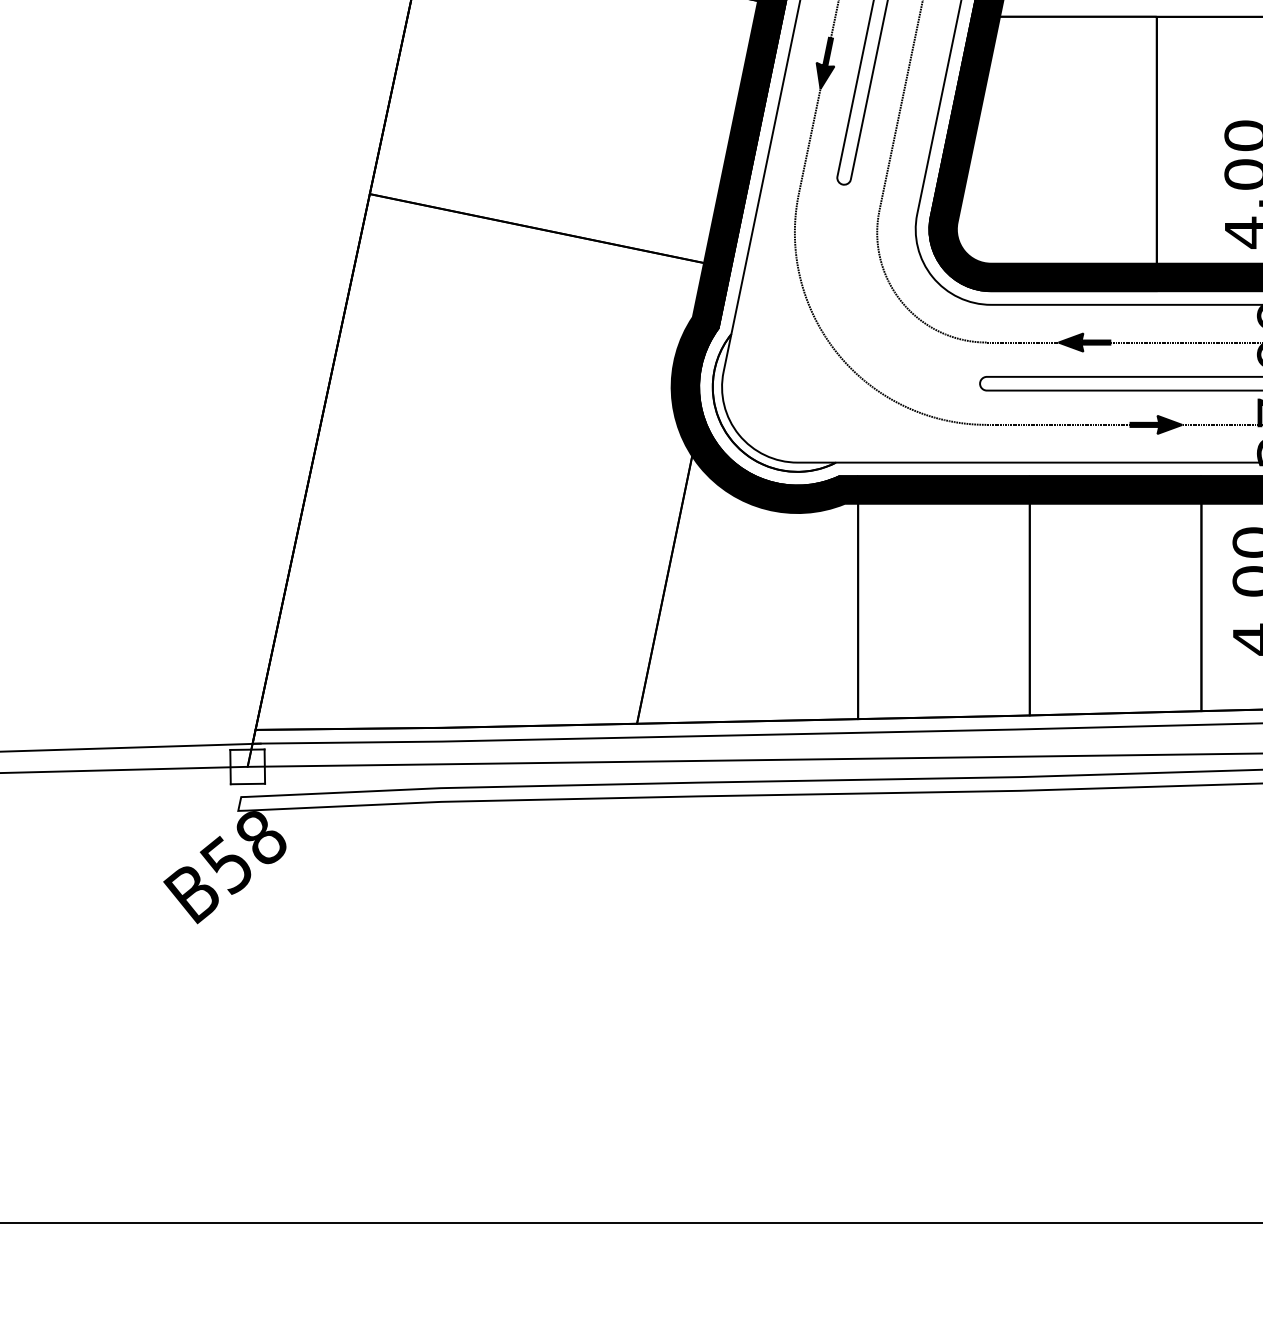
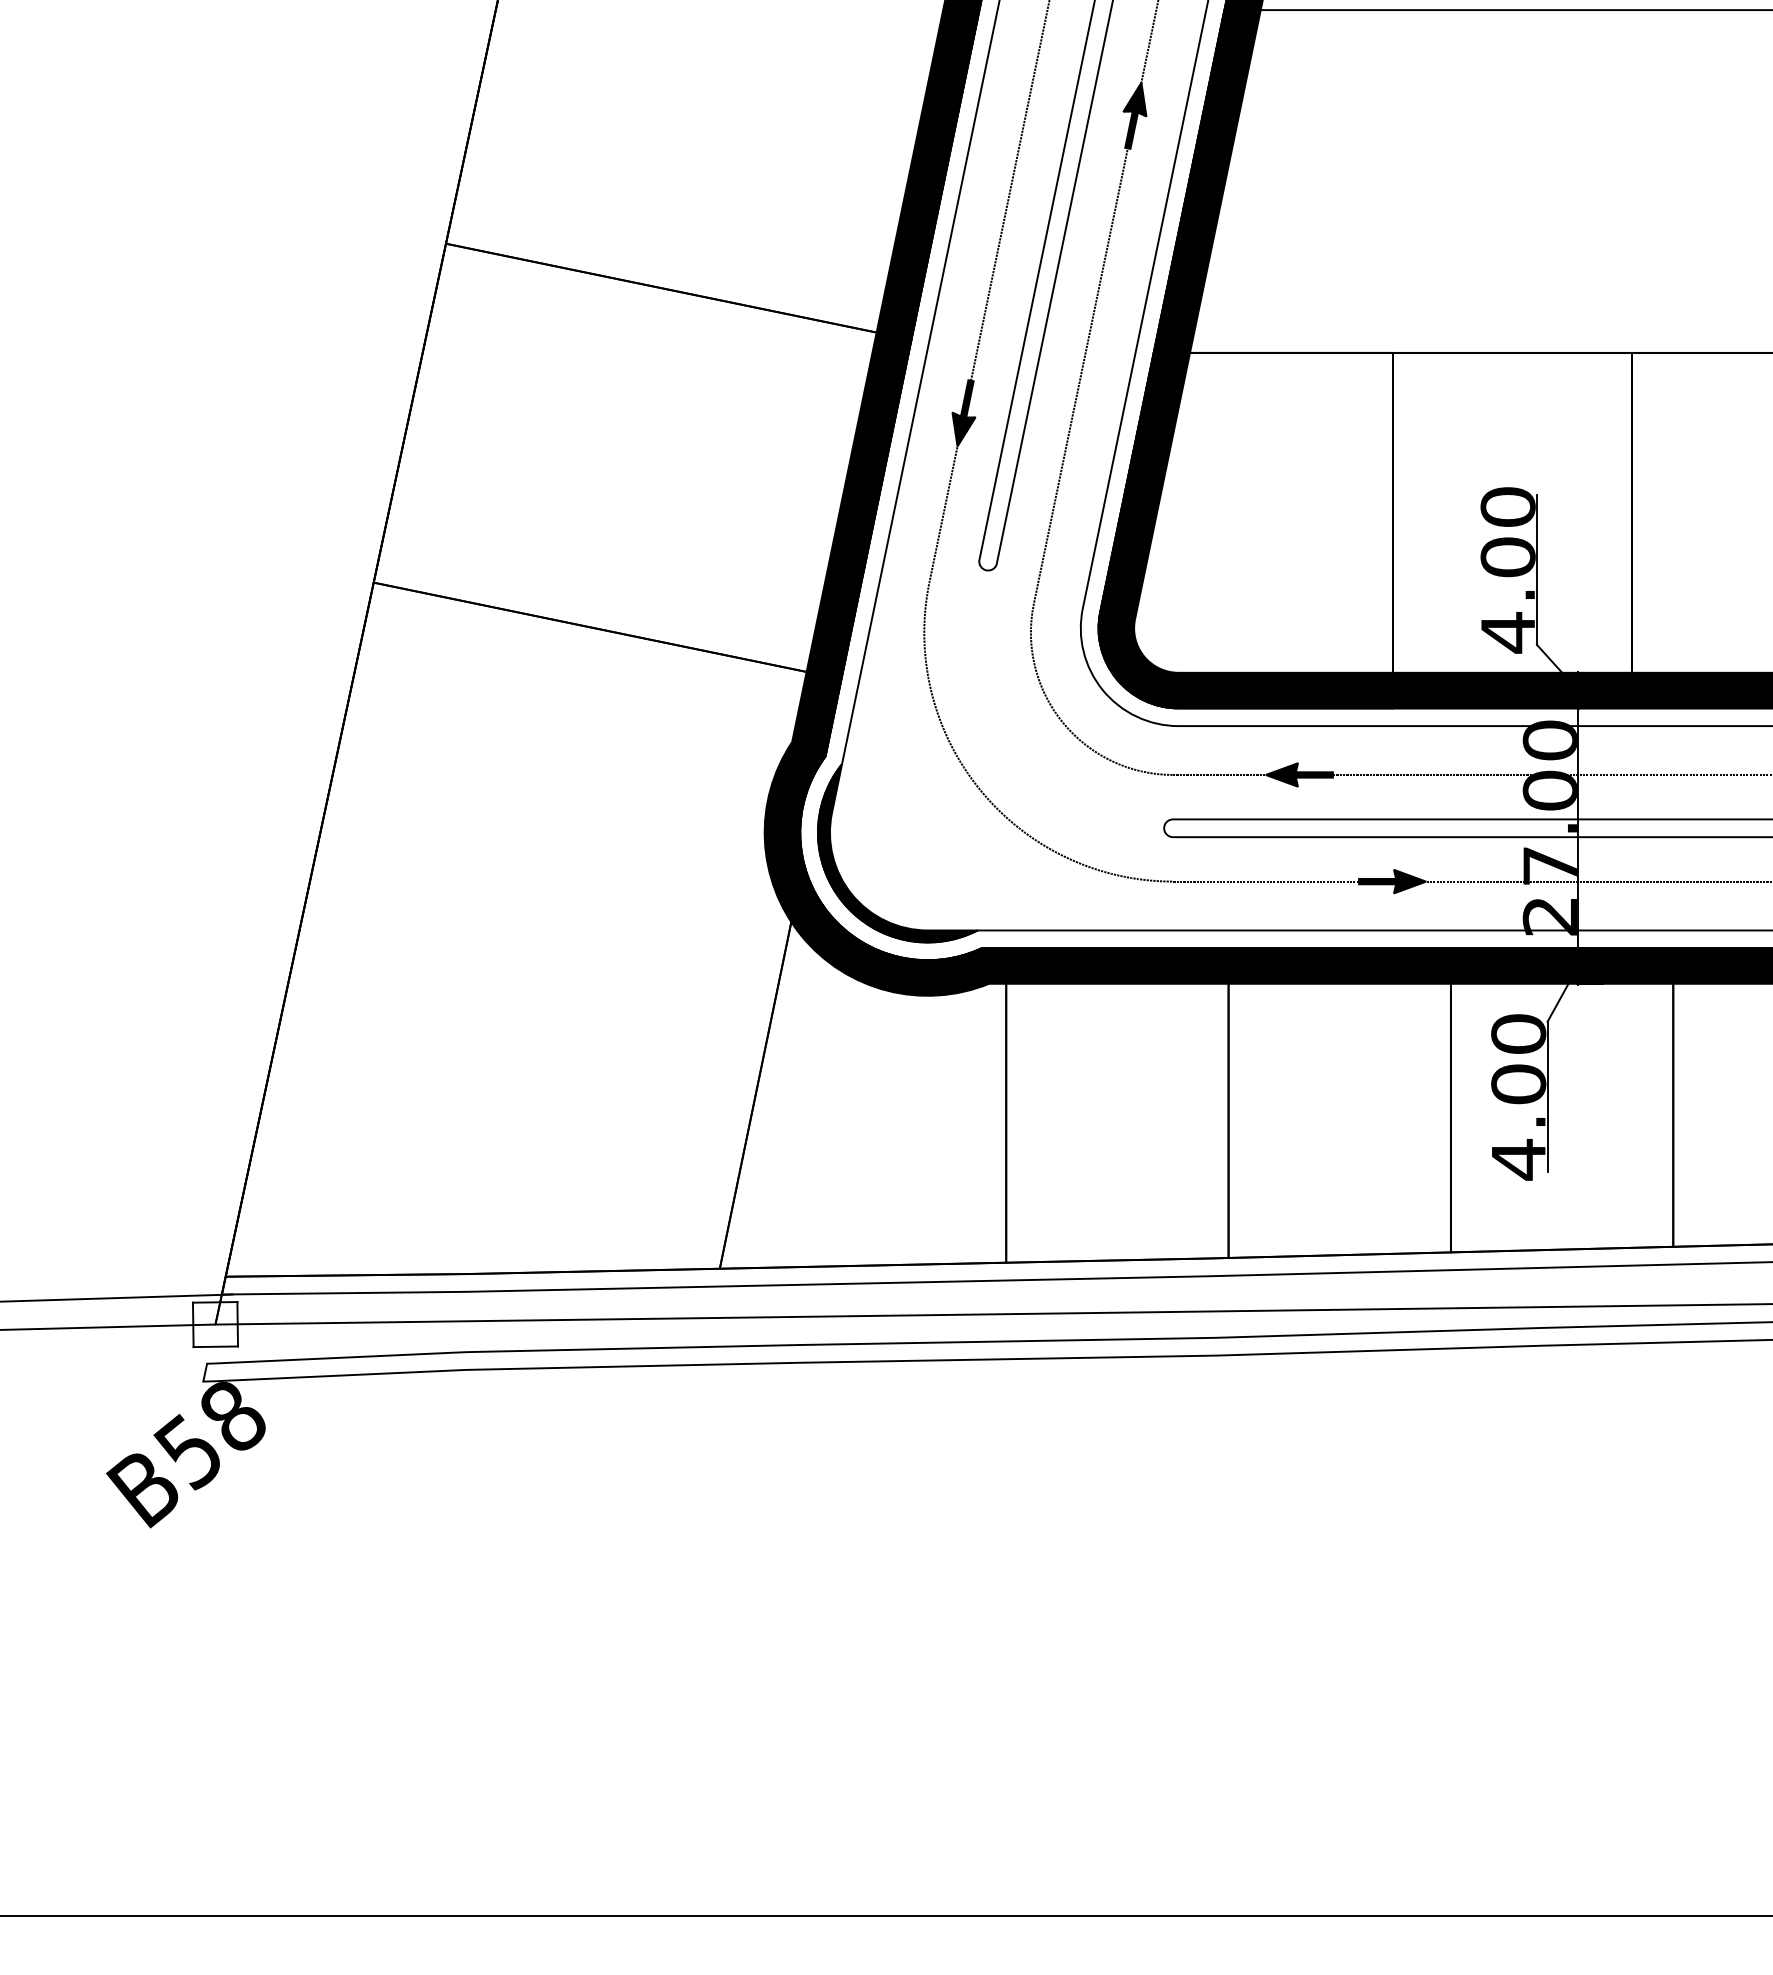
fill: (774, 403) -> (897, 853), added

